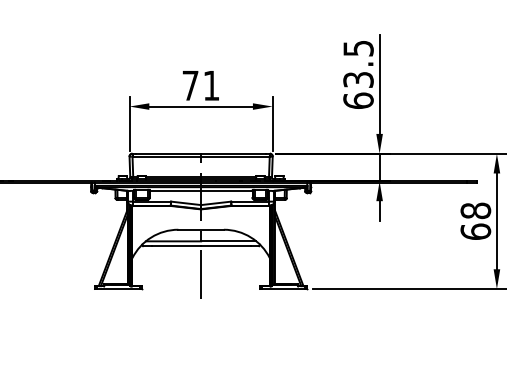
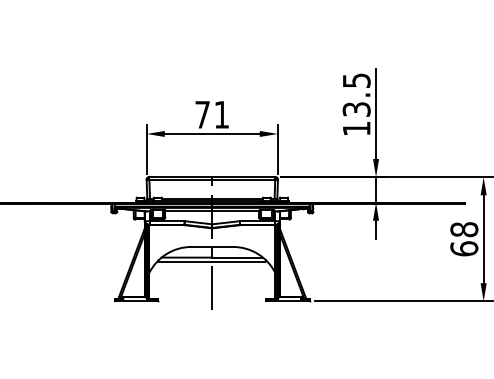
text: (358, 100) -> (356, 128), 63.5 -> 13.5

